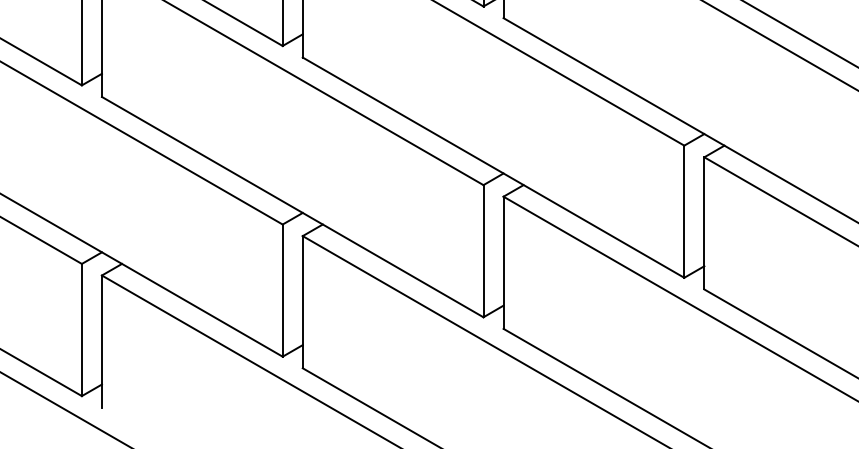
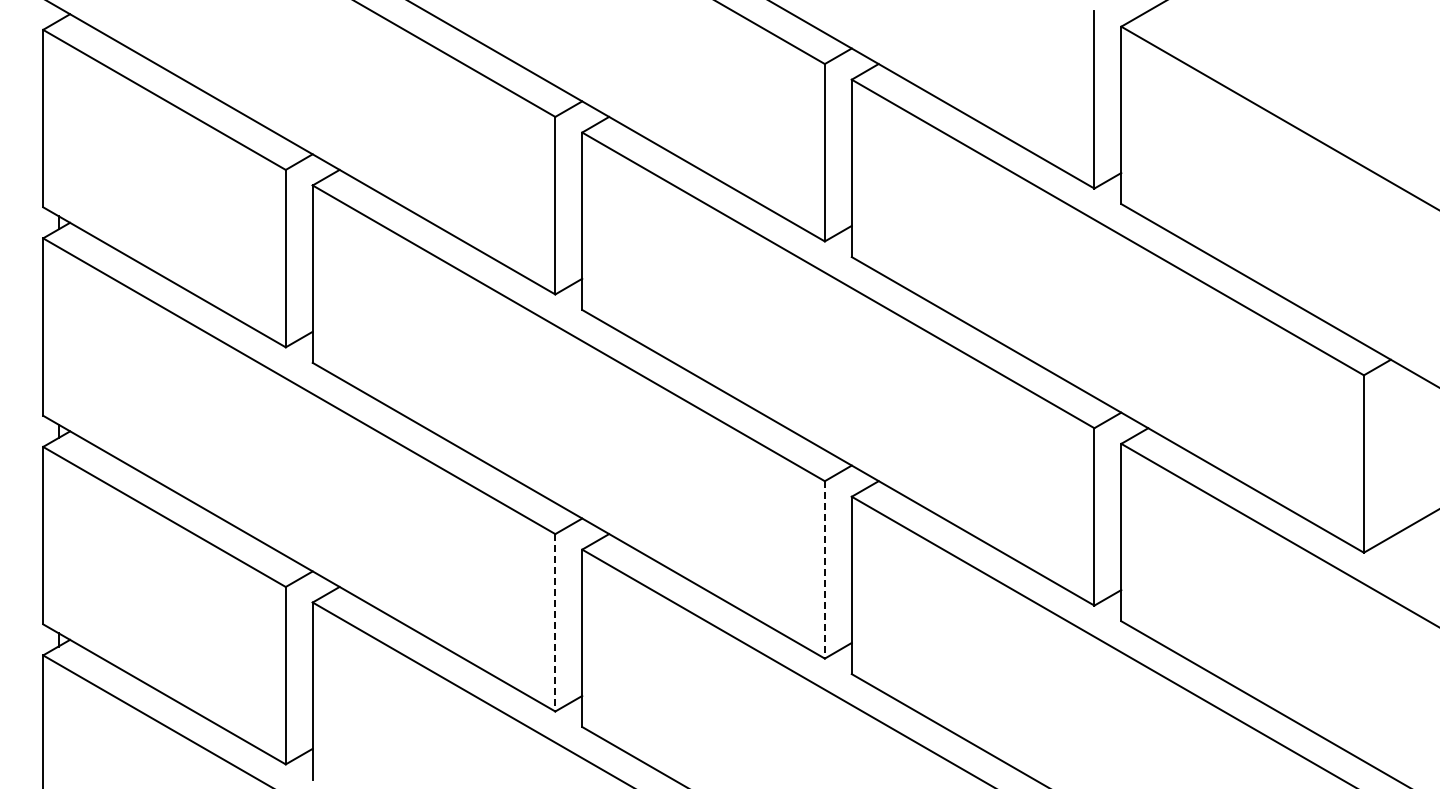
line: (483, 250) -> (824, 569), solid -> dashed
line: (282, 290) -> (555, 622), solid -> dashed

